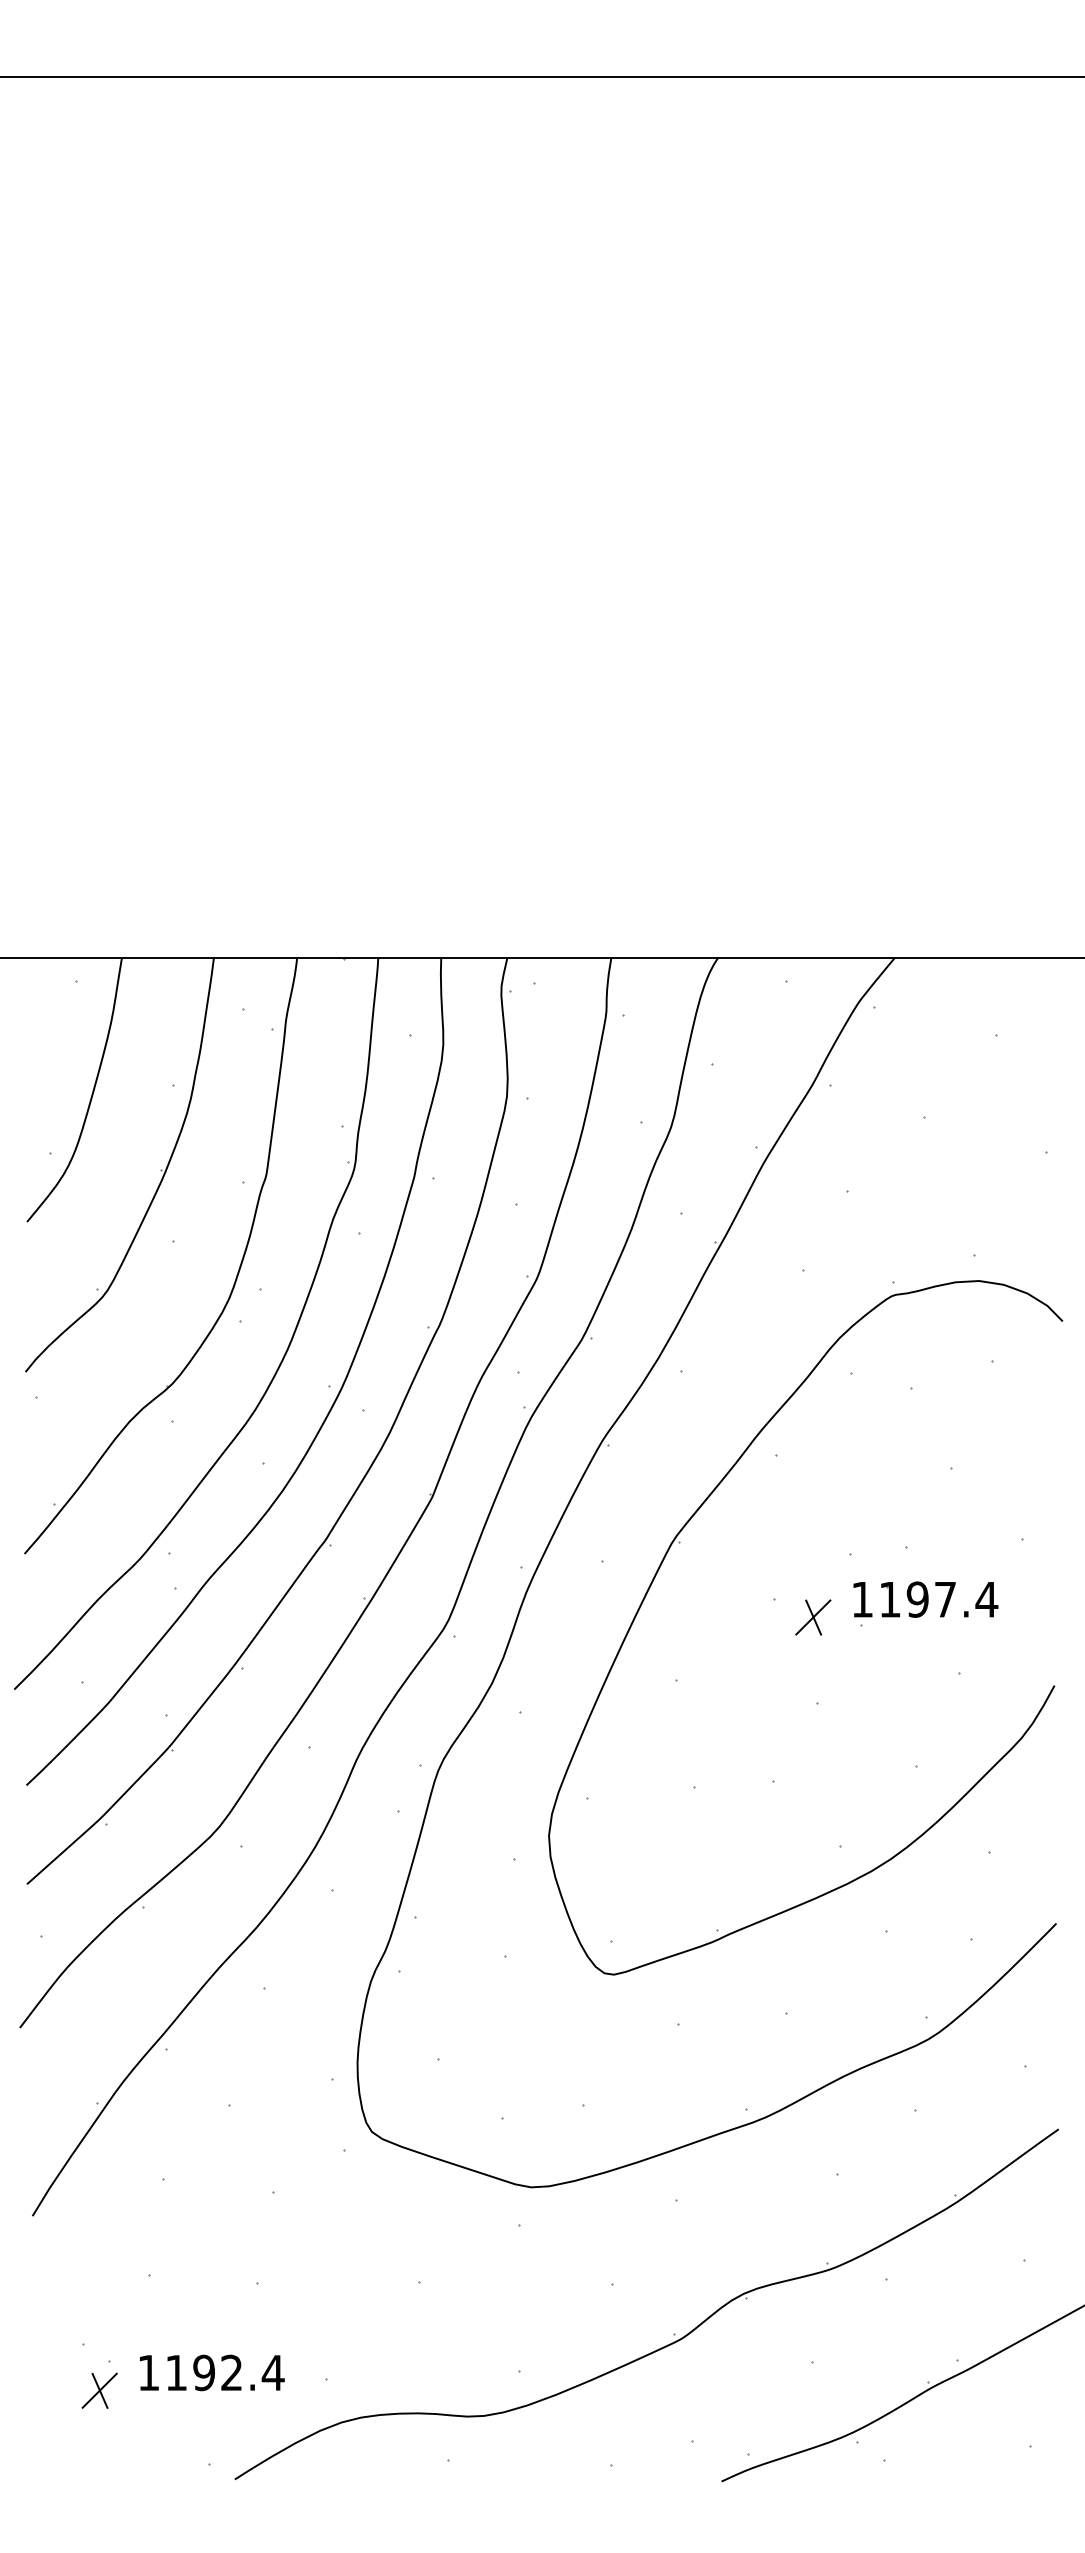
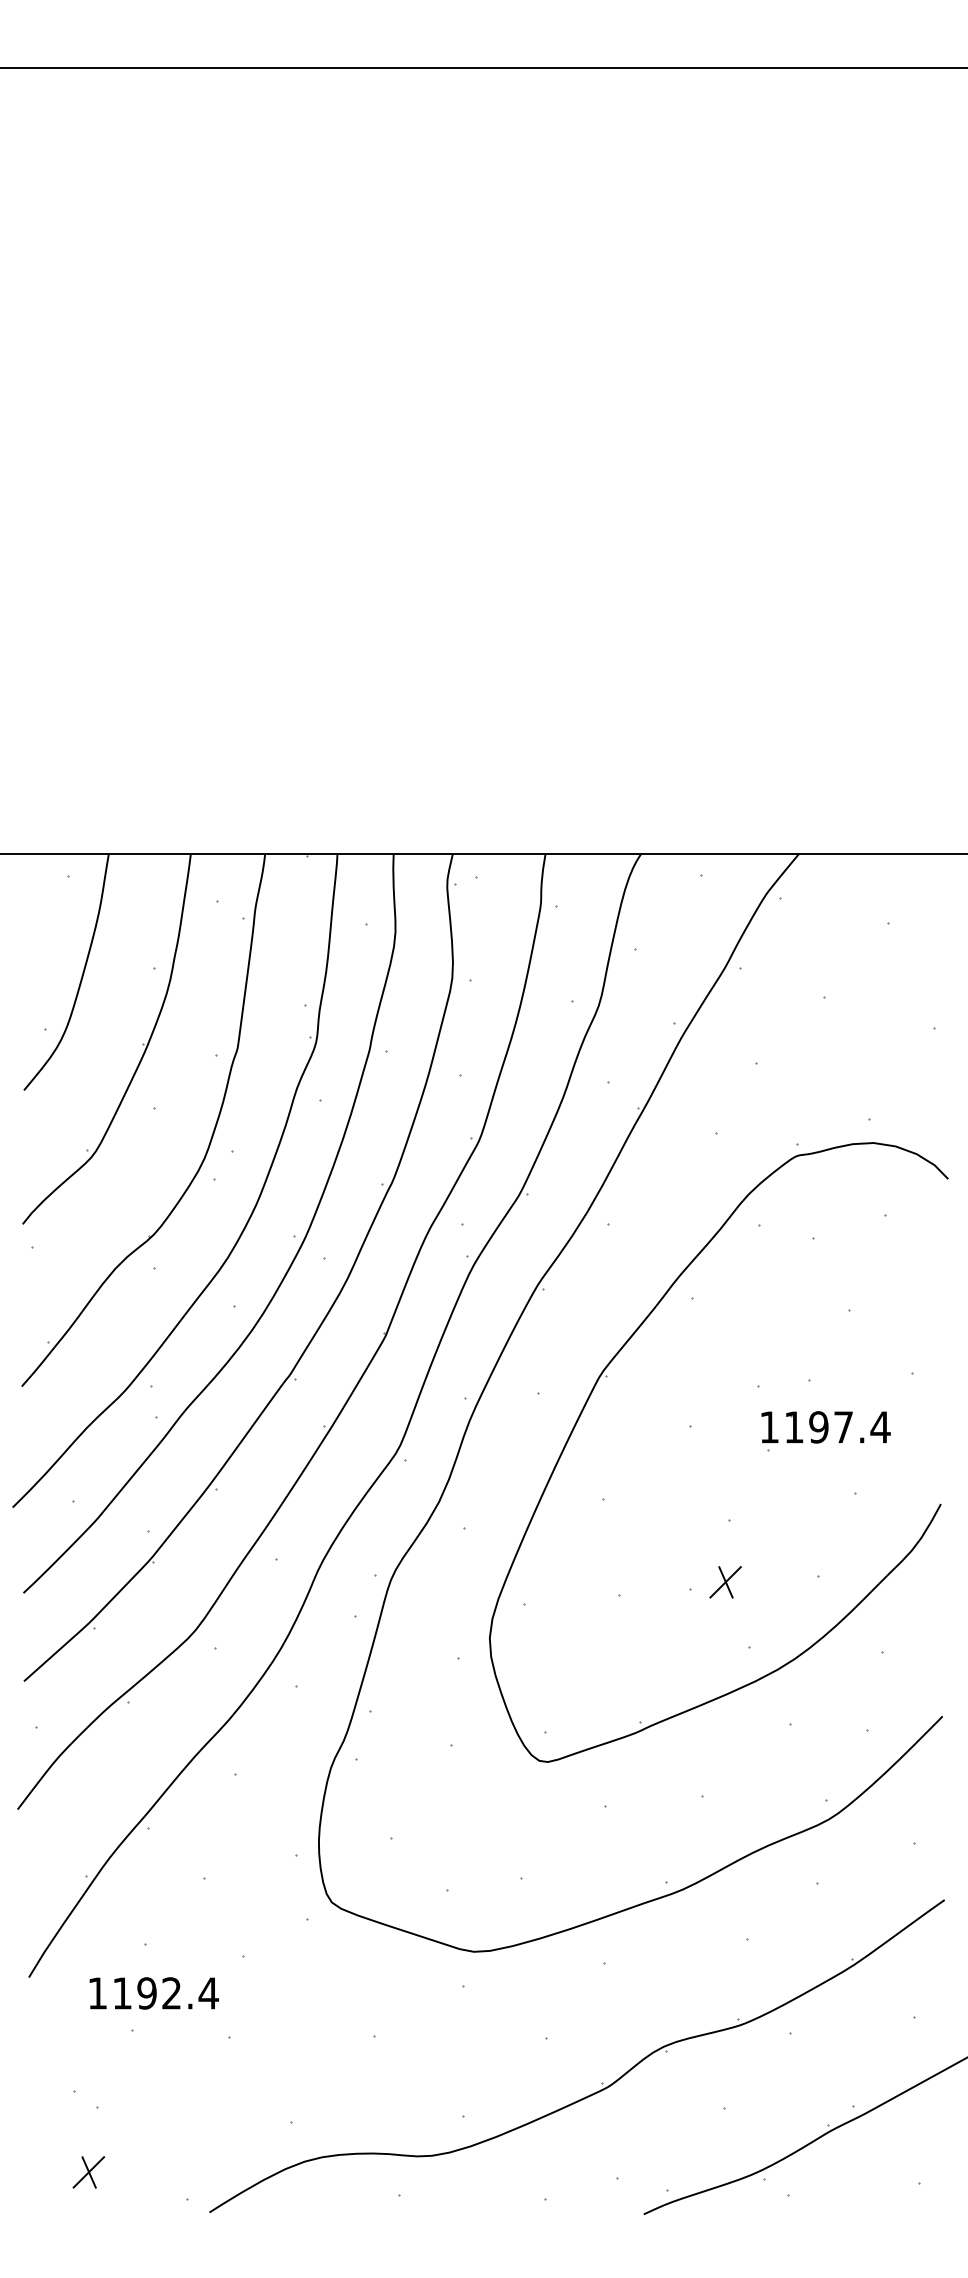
part: (813, 1617) -> (725, 1582), moved
text: (211, 2373) -> (153, 1993), moved
part: (99, 2390) -> (88, 2172), moved

